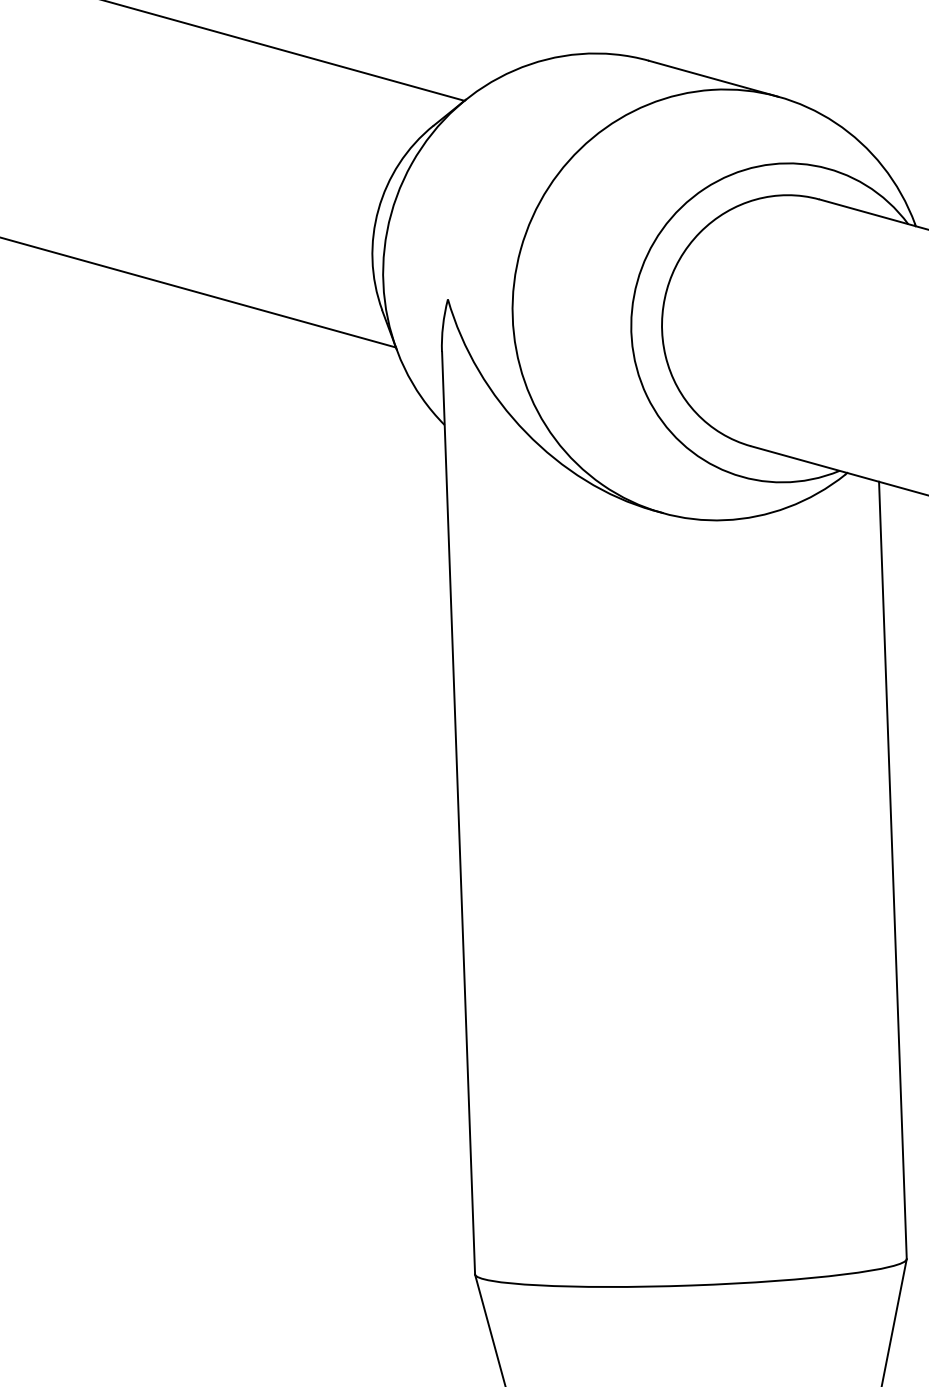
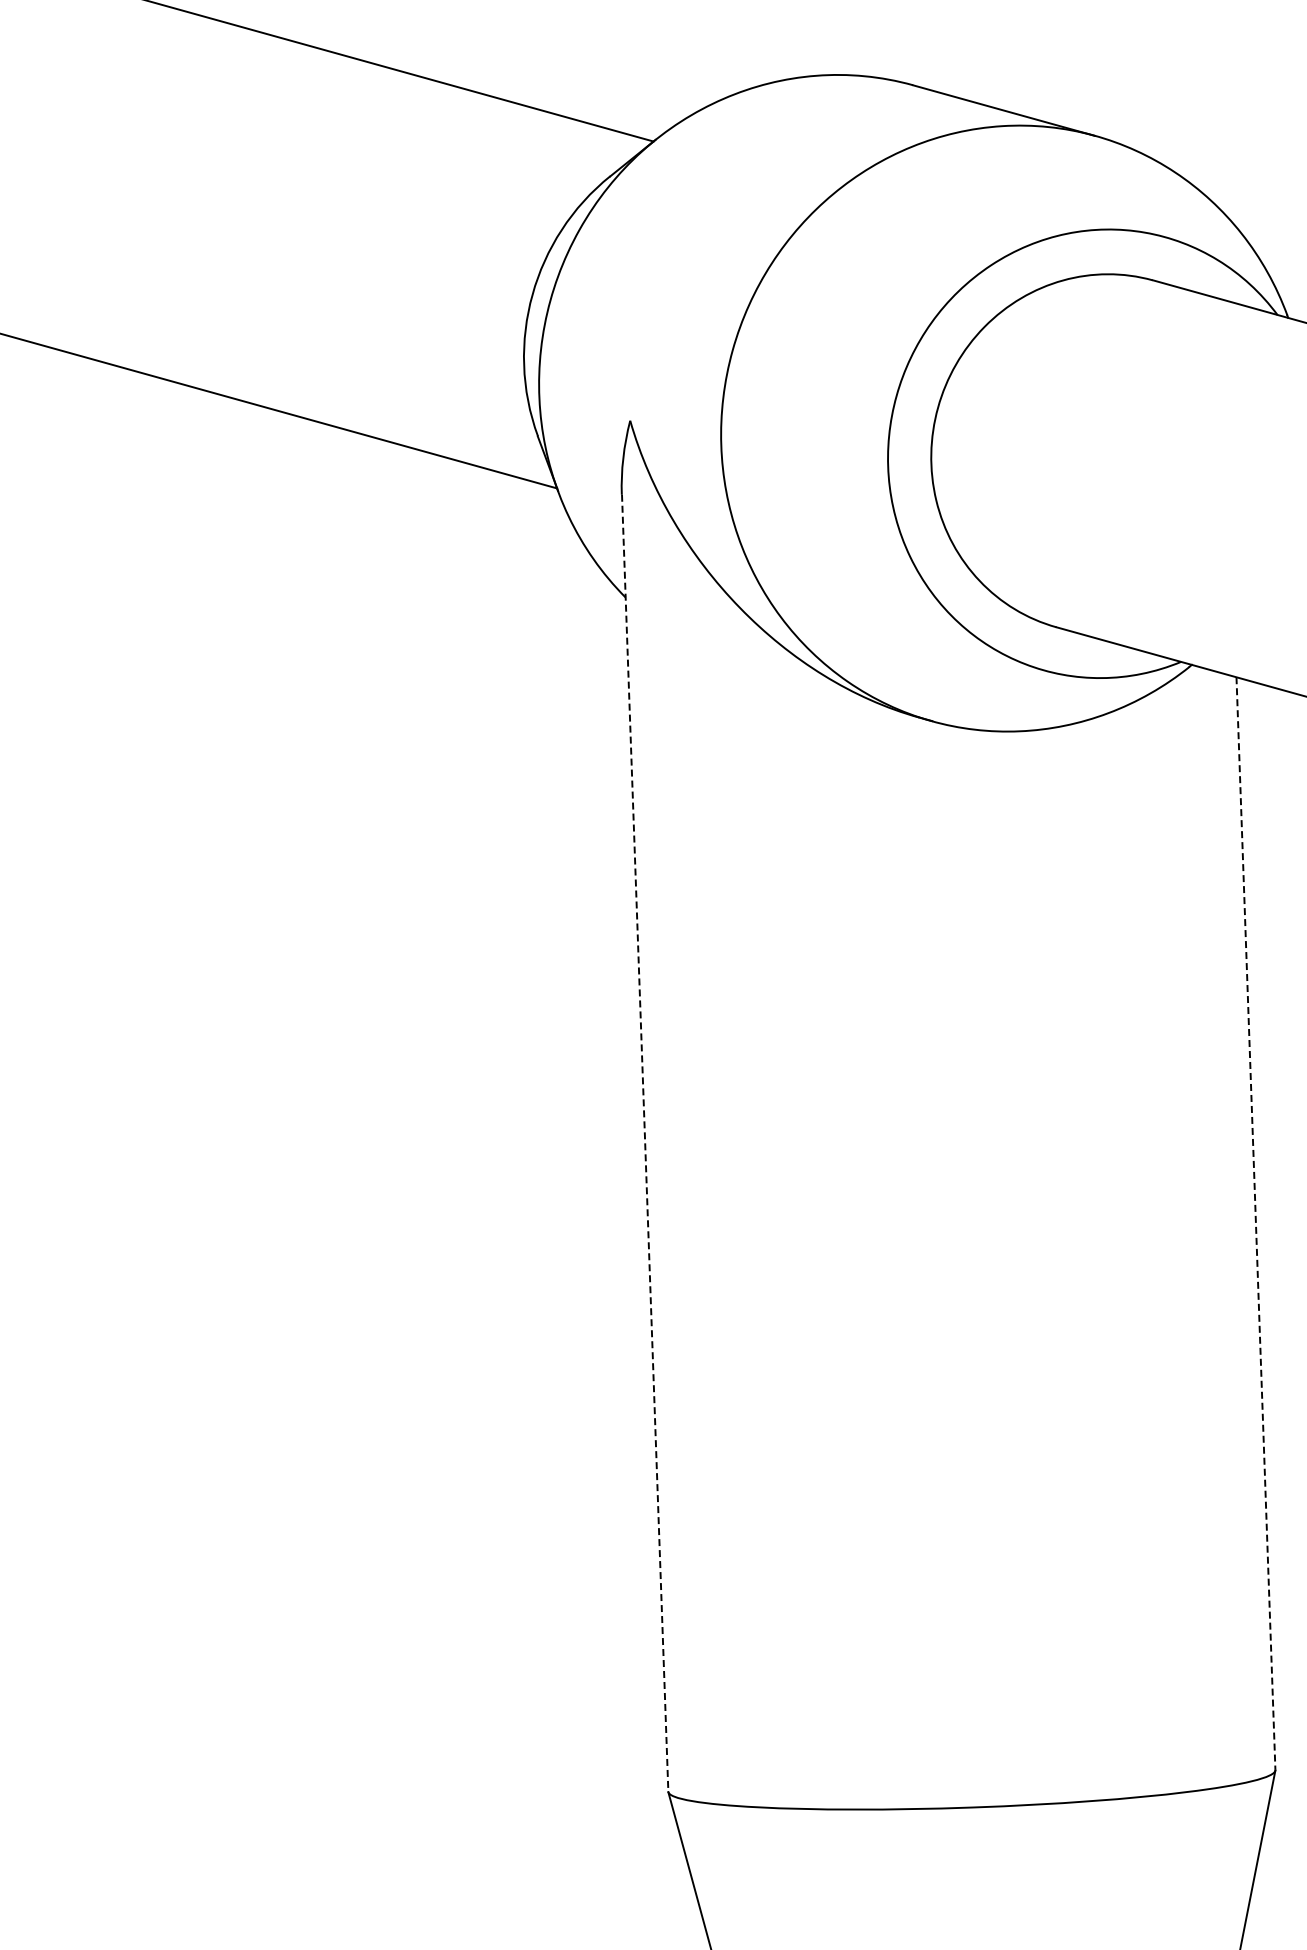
line: (458, 813) -> (645, 1143), solid -> dashed
line: (892, 870) -> (1255, 1223), solid -> dashed

